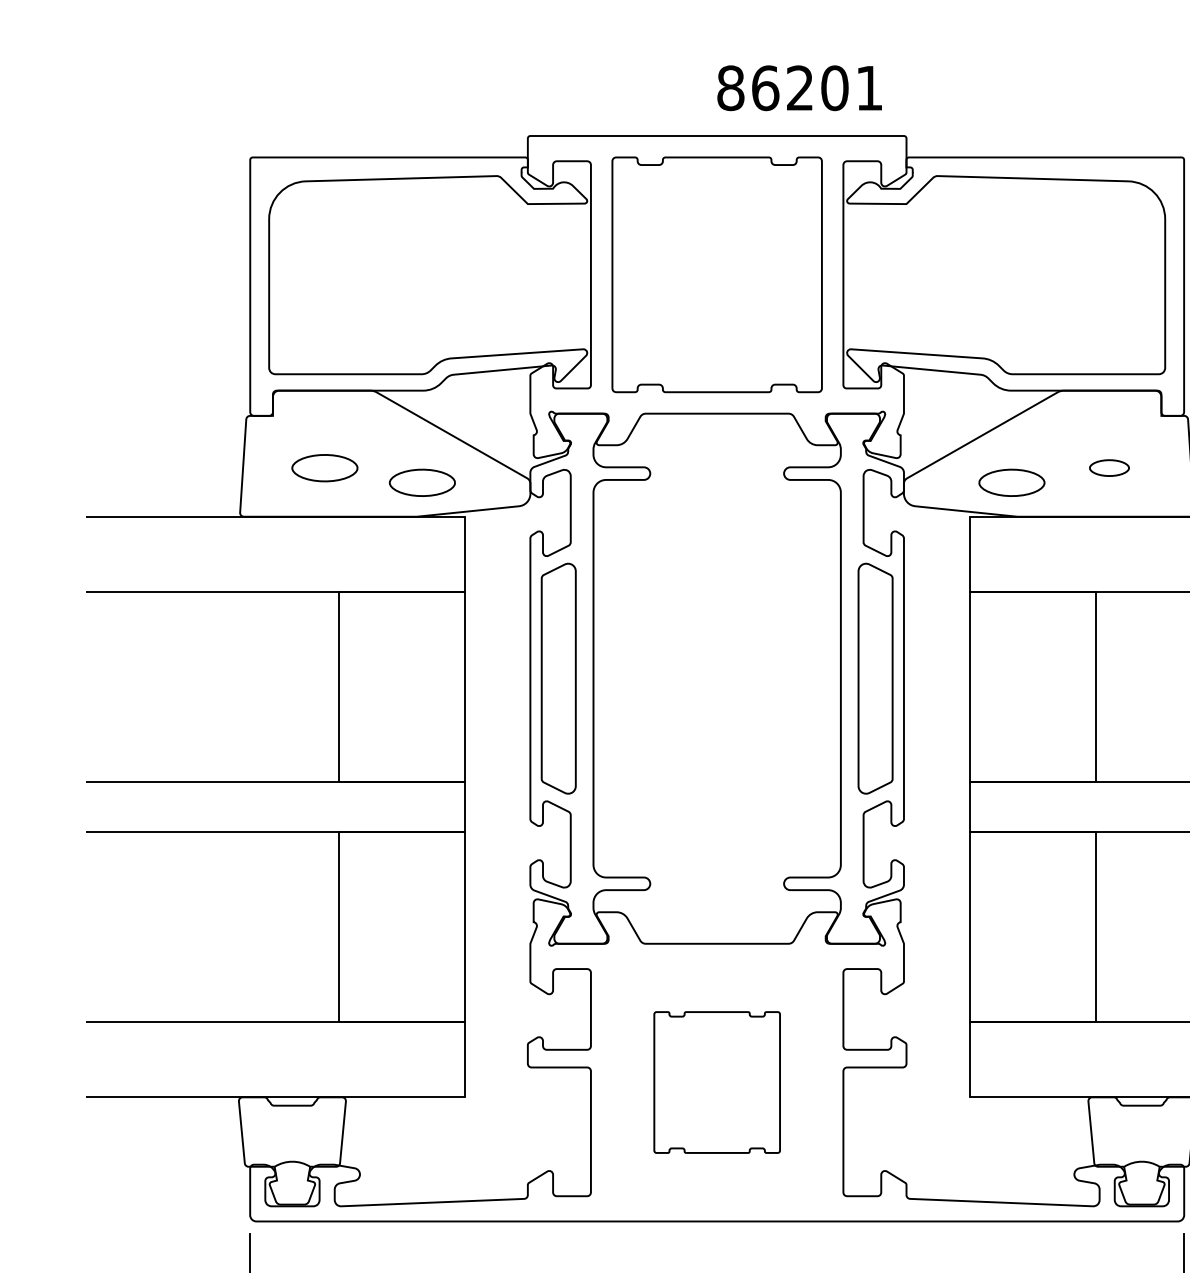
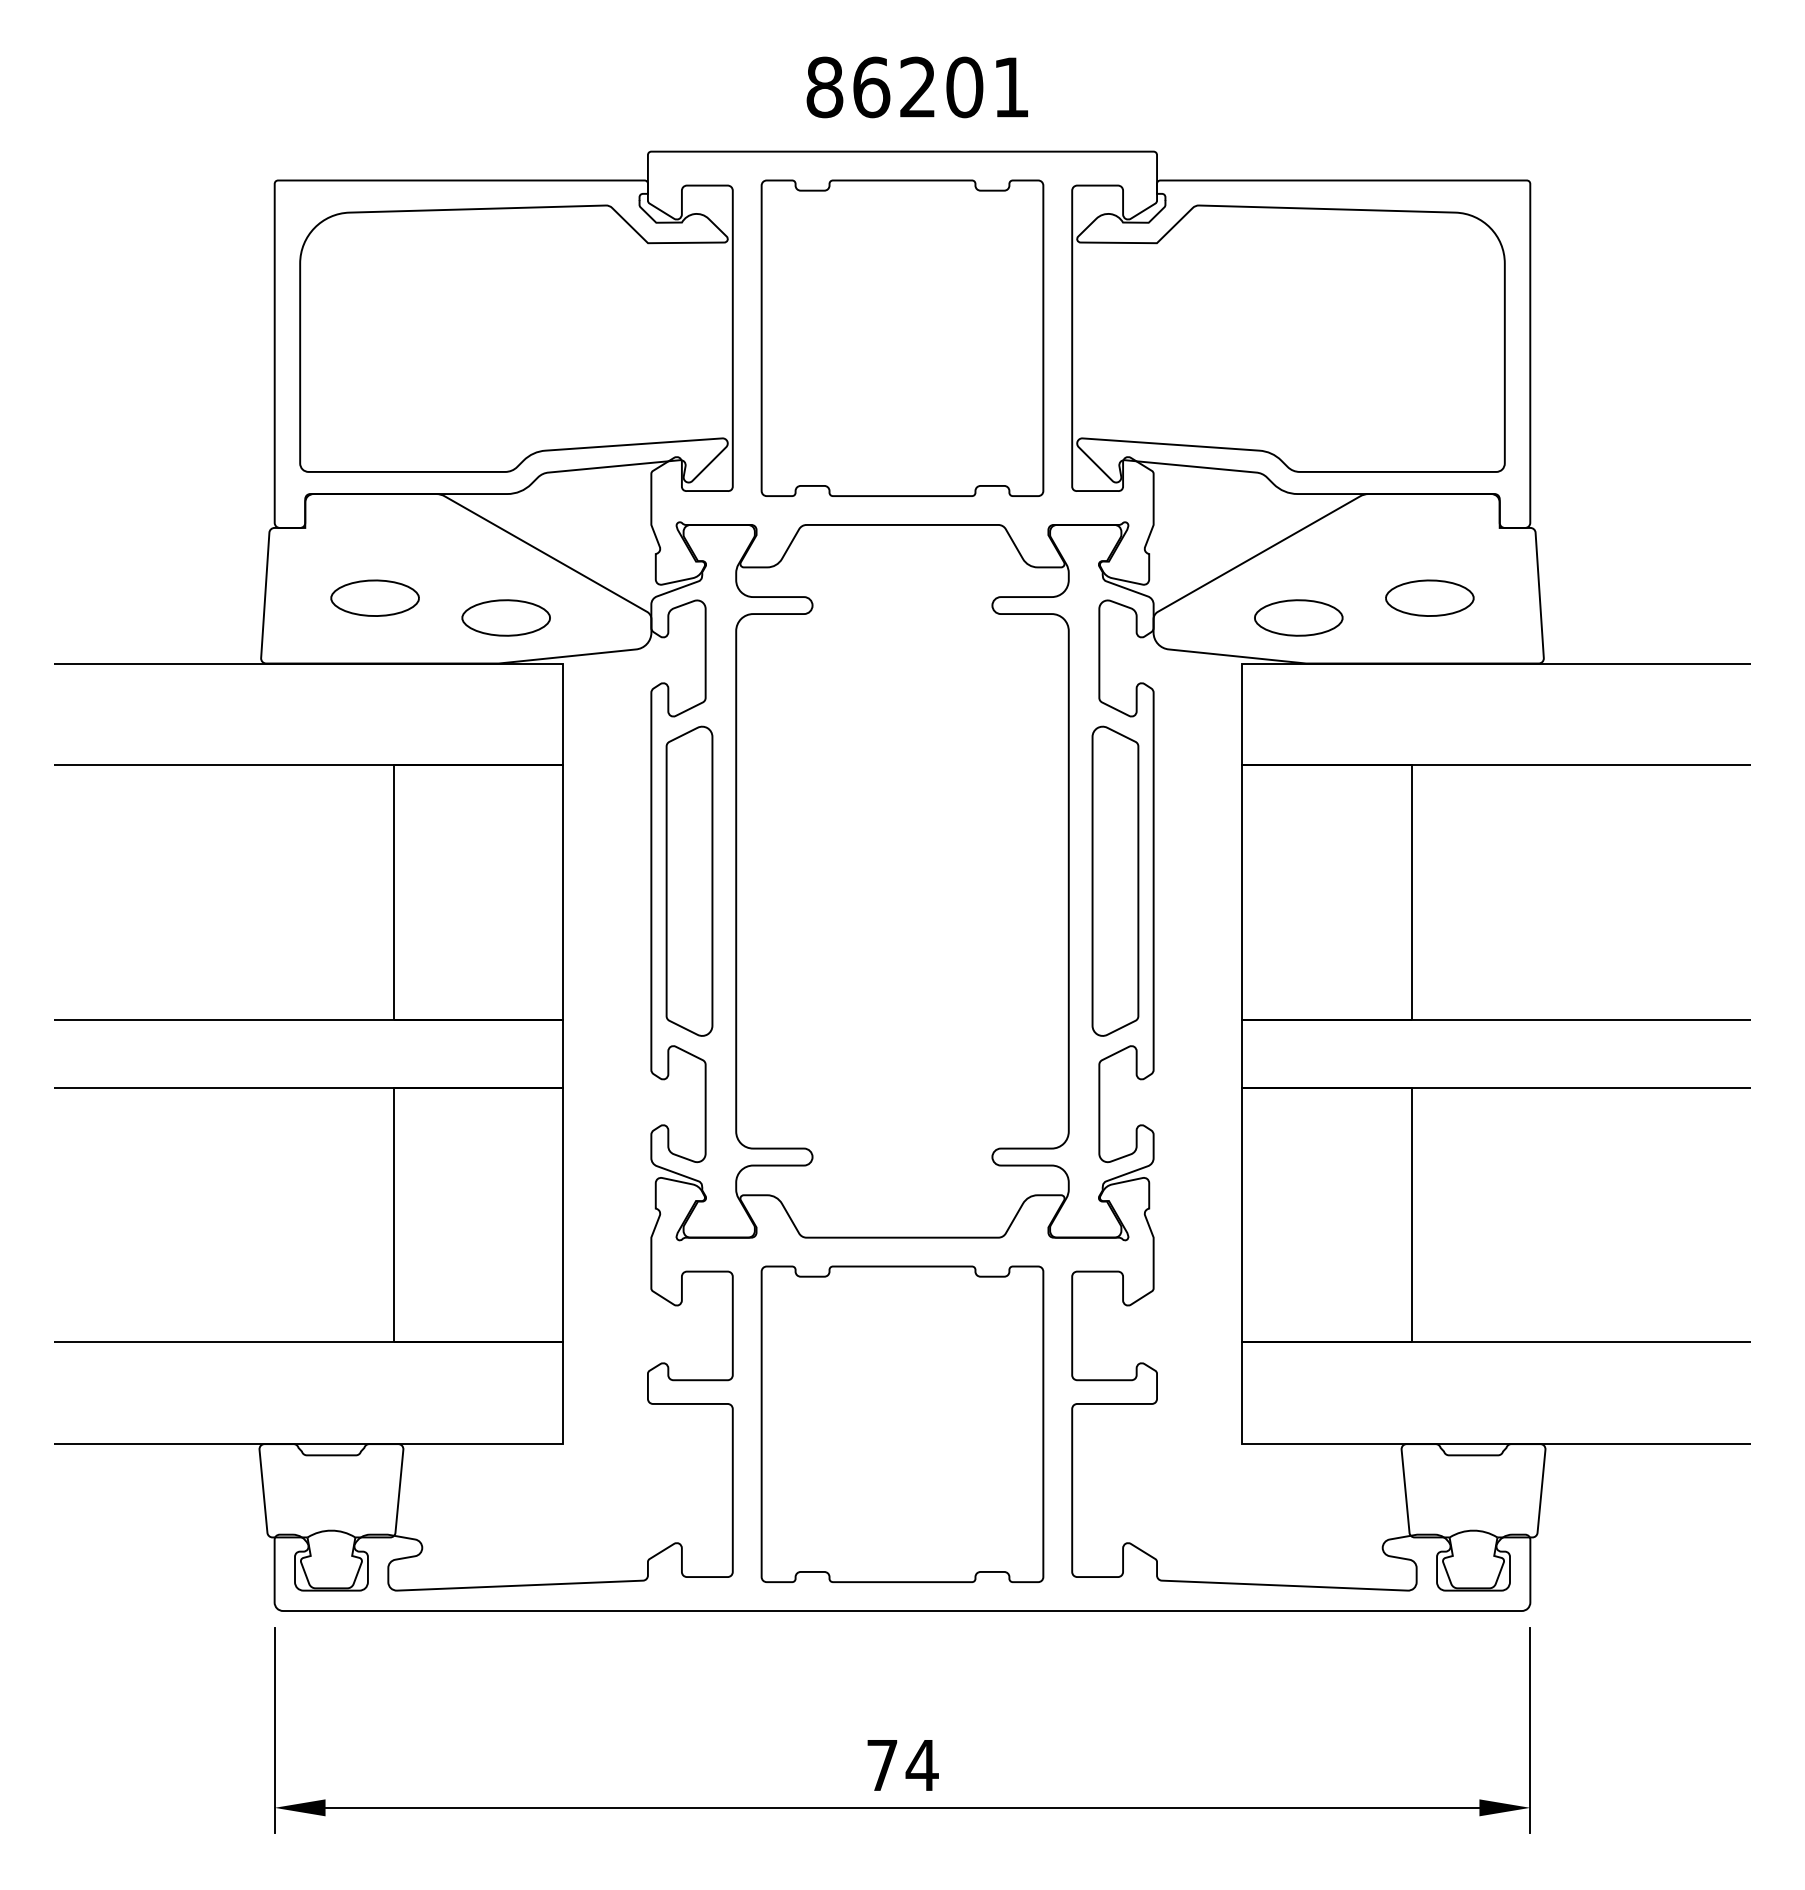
text: (799, 88) -> (916, 87), moved
part: (1109, 467) -> (1429, 597), size x1.67
part: (717, 1082) -> (902, 1423), size x1.67

